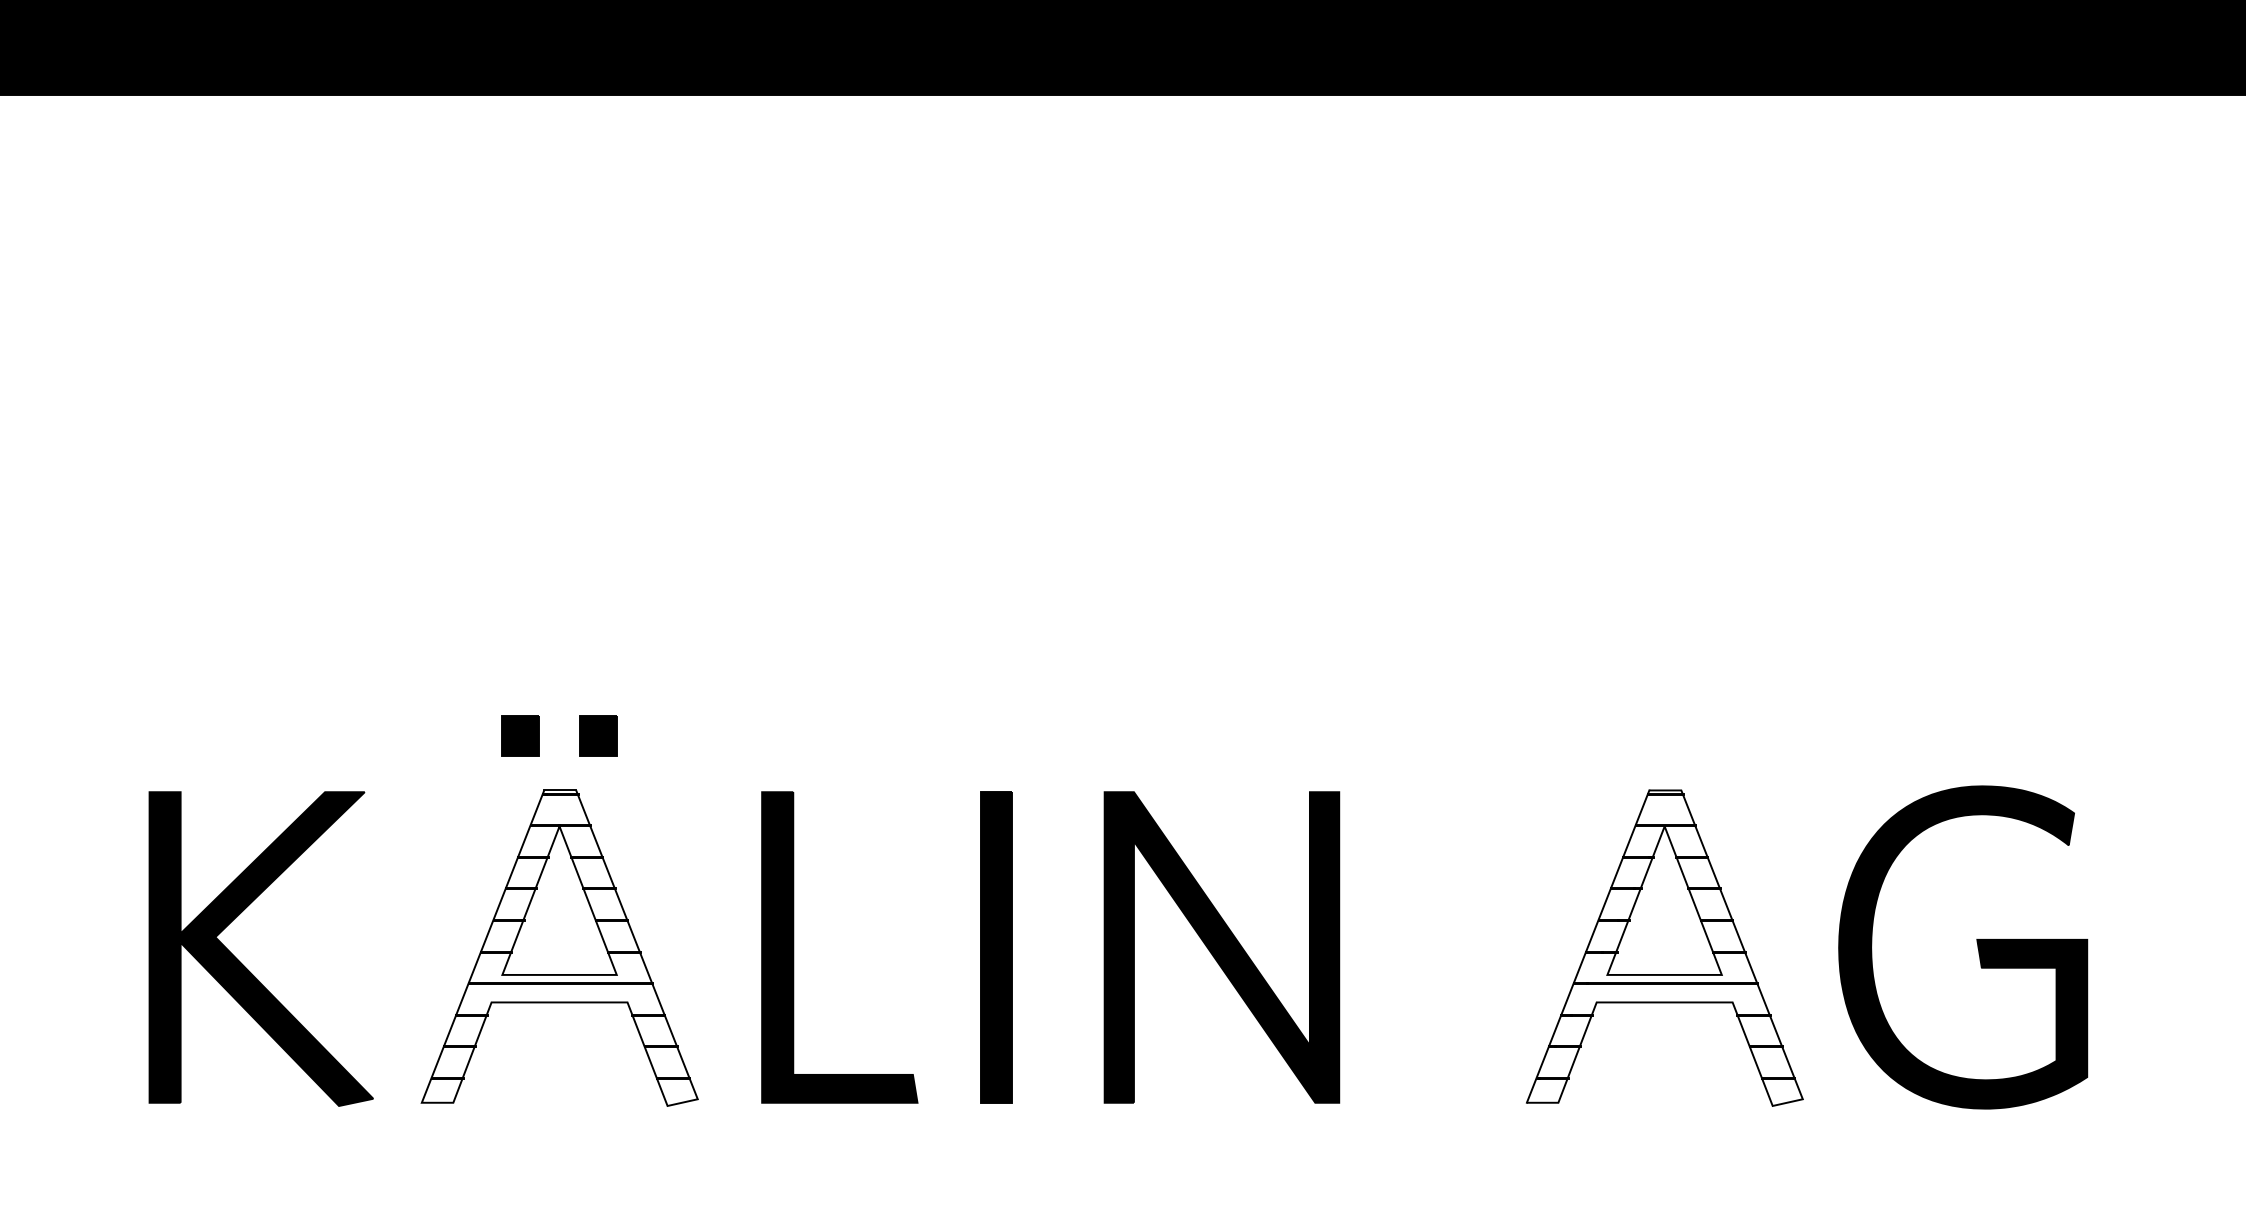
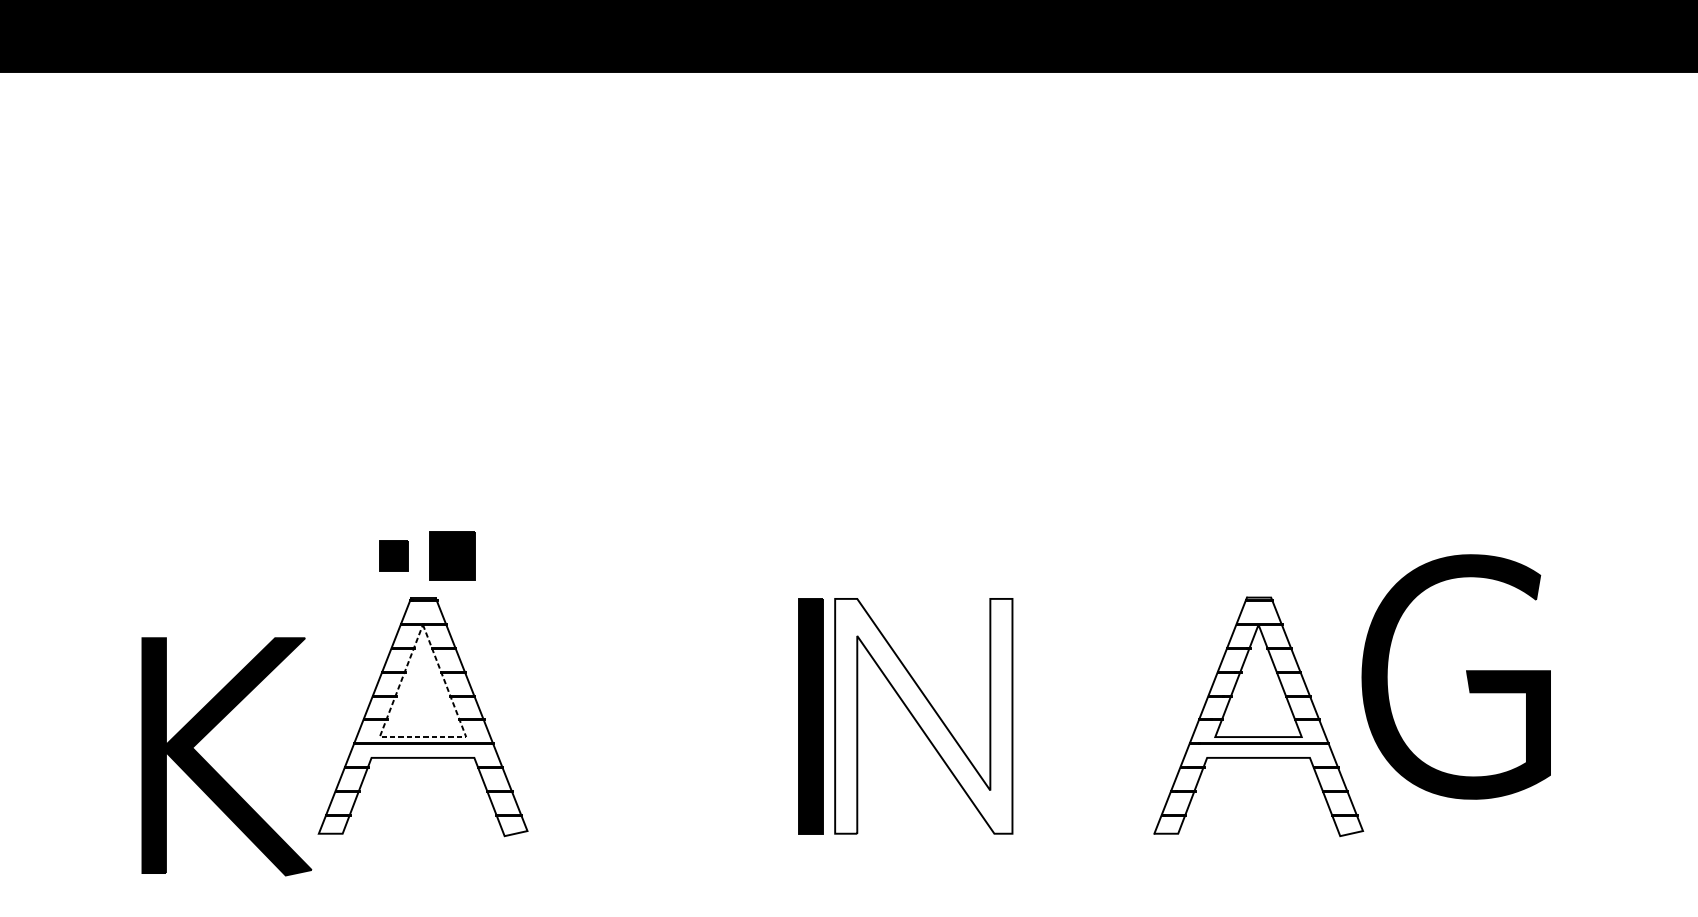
part: (598, 735) -> (452, 556), size x1.6
part: (1976, 942) -> (1466, 673), moved
part: (794, 947) -> (600, 716), removed
part: (996, 947) -> (810, 716), moved
fill: (1221, 947) -> (923, 716), removed
part: (243, 964) -> (213, 768), moved
line: (559, 974) -> (422, 736), solid -> dashed

